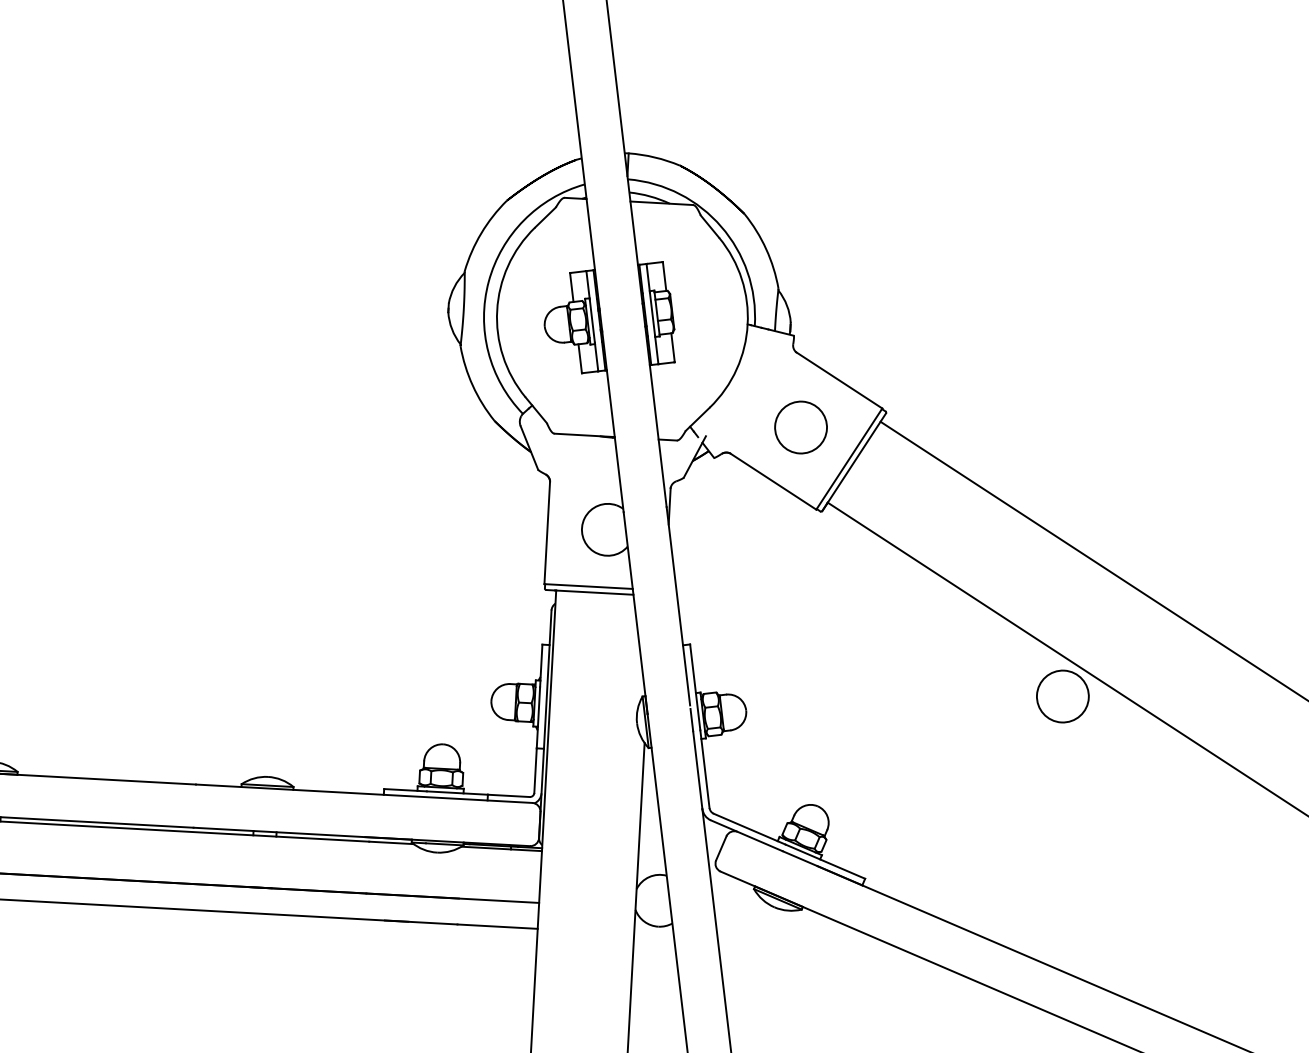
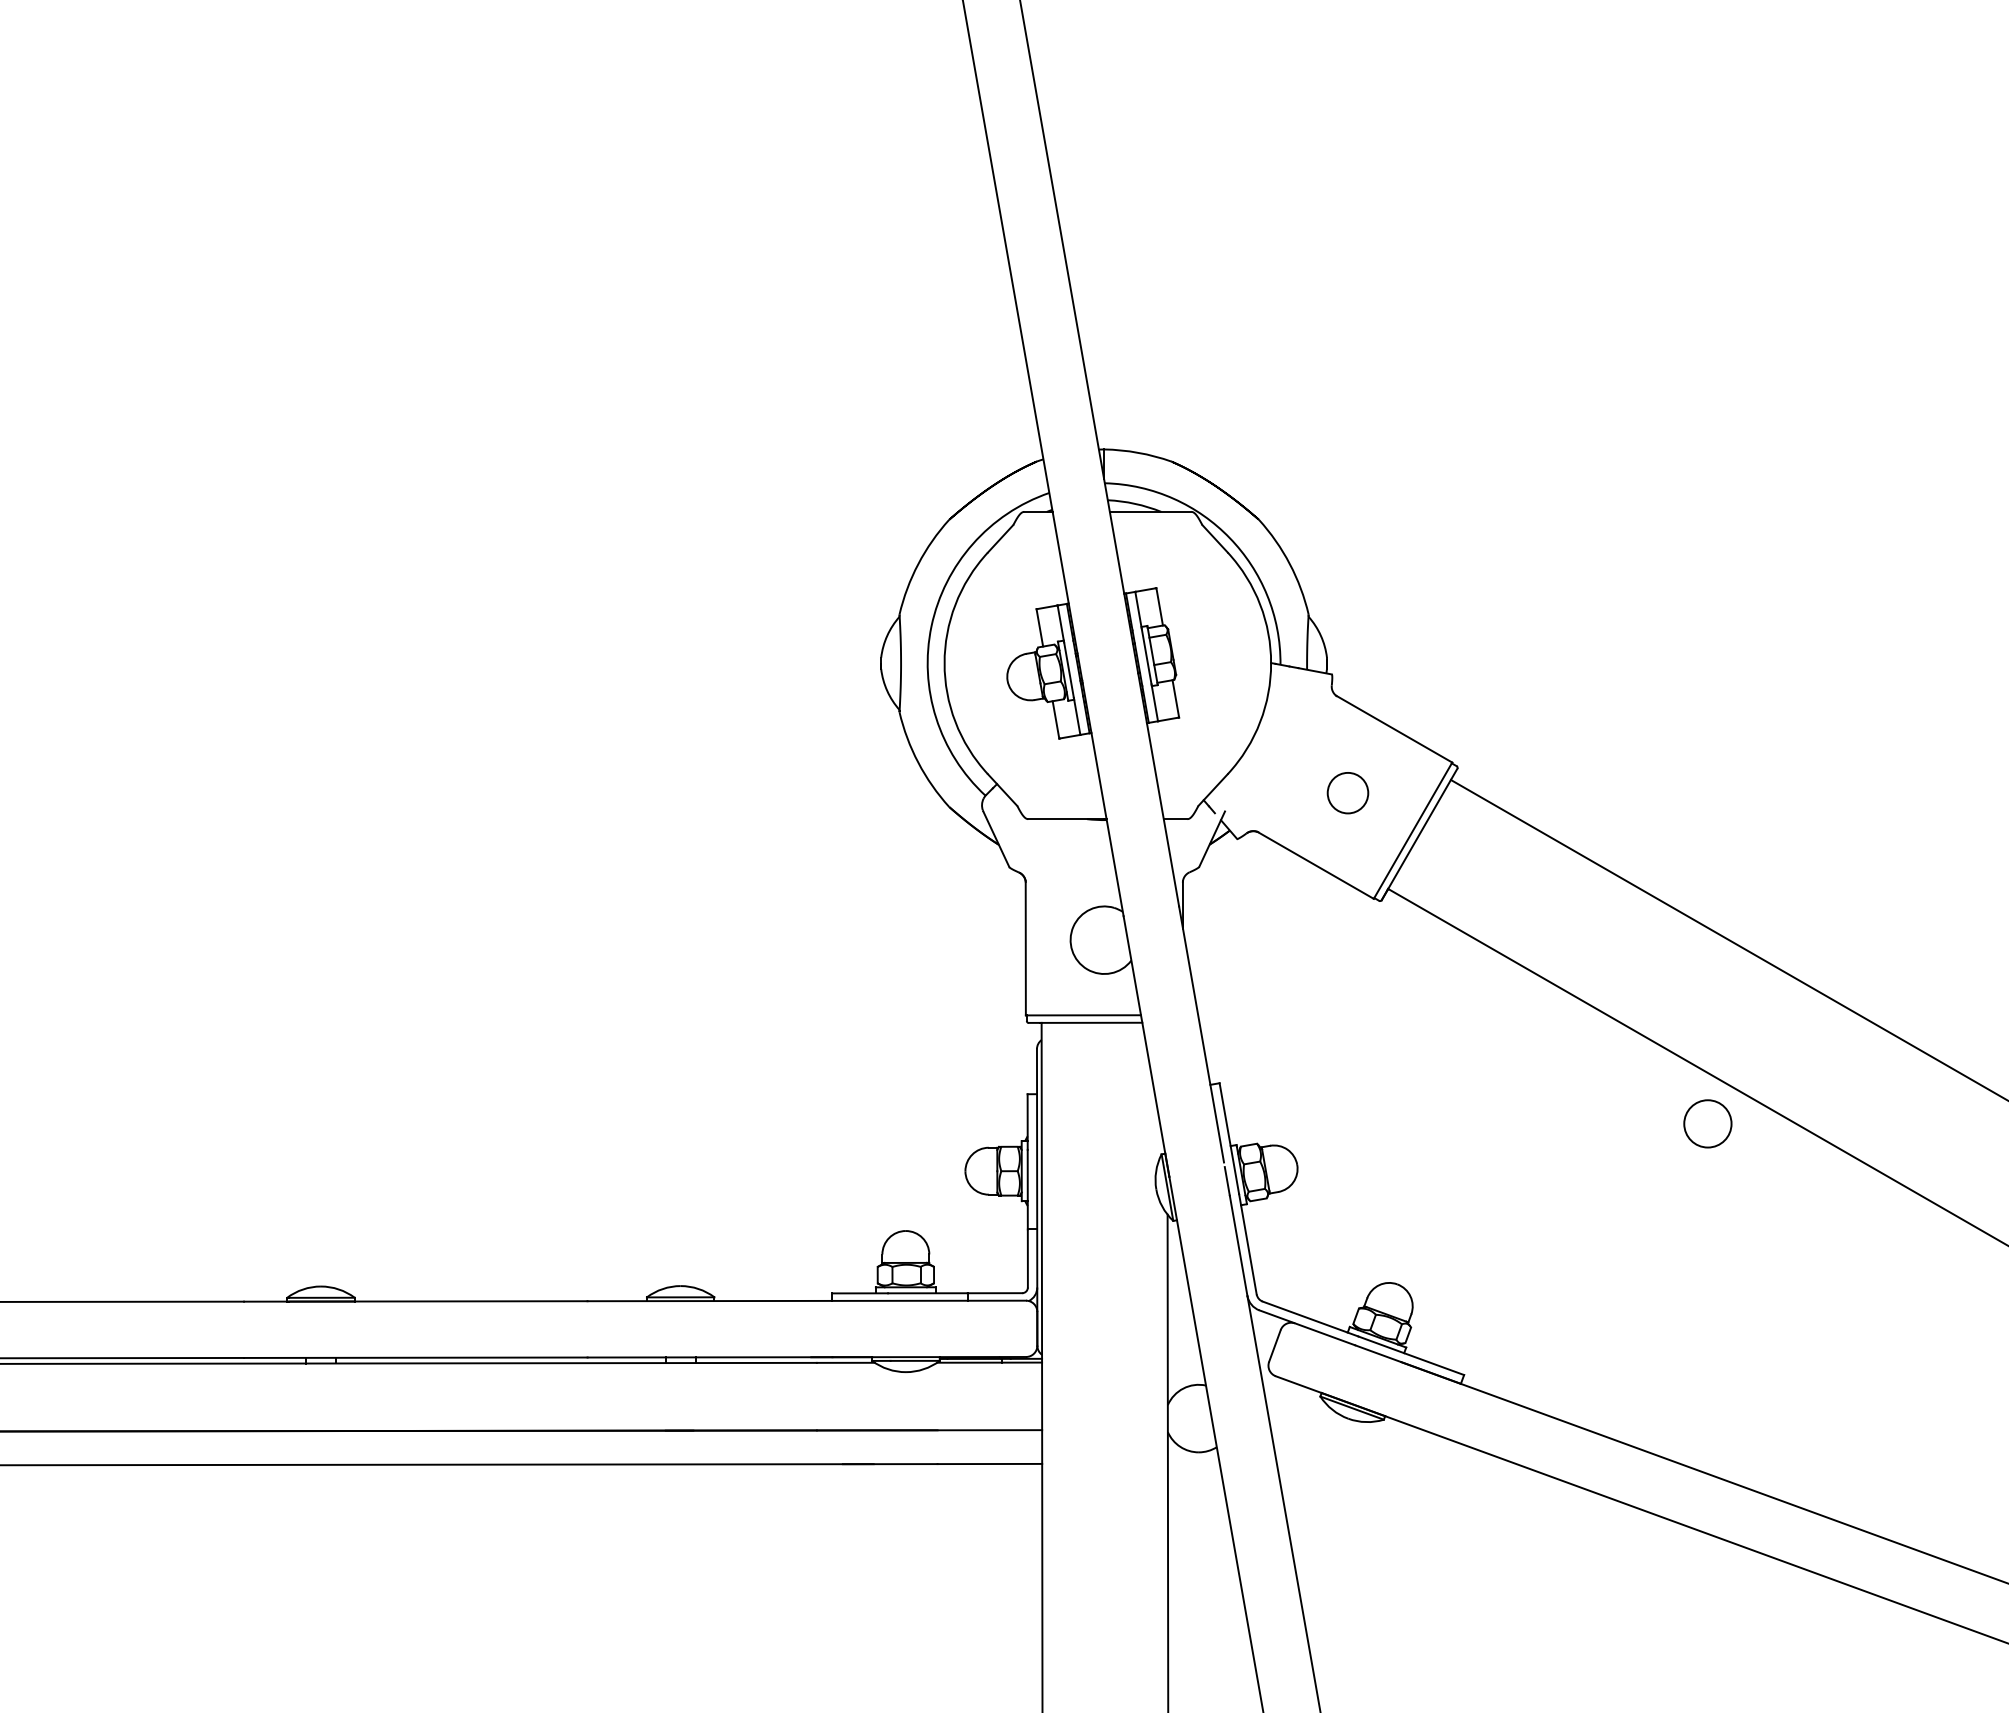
circle: (800, 426) -> (1347, 792), size x0.6
circle: (1062, 696) -> (1707, 1123), size x0.7

